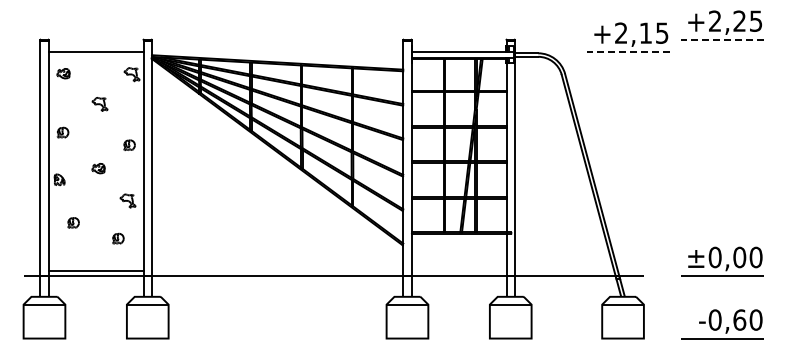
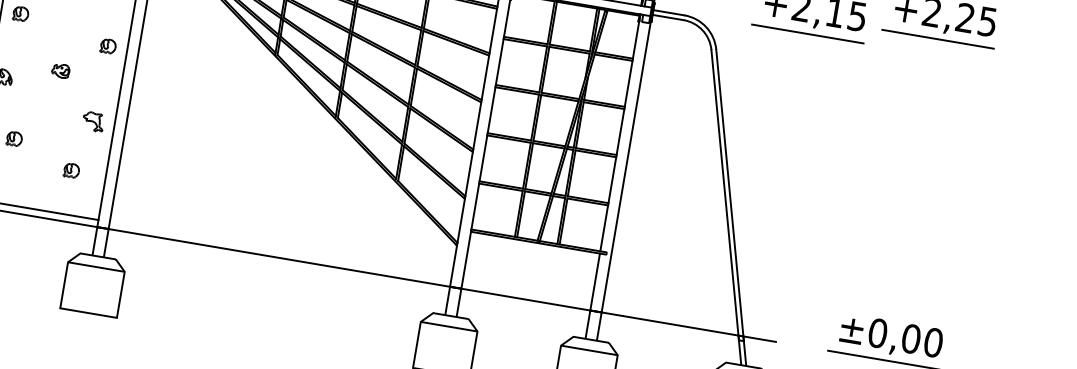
line: (722, 39) -> (937, 38), dashed -> solid
line: (628, 51) -> (807, 33), dashed -> solid

